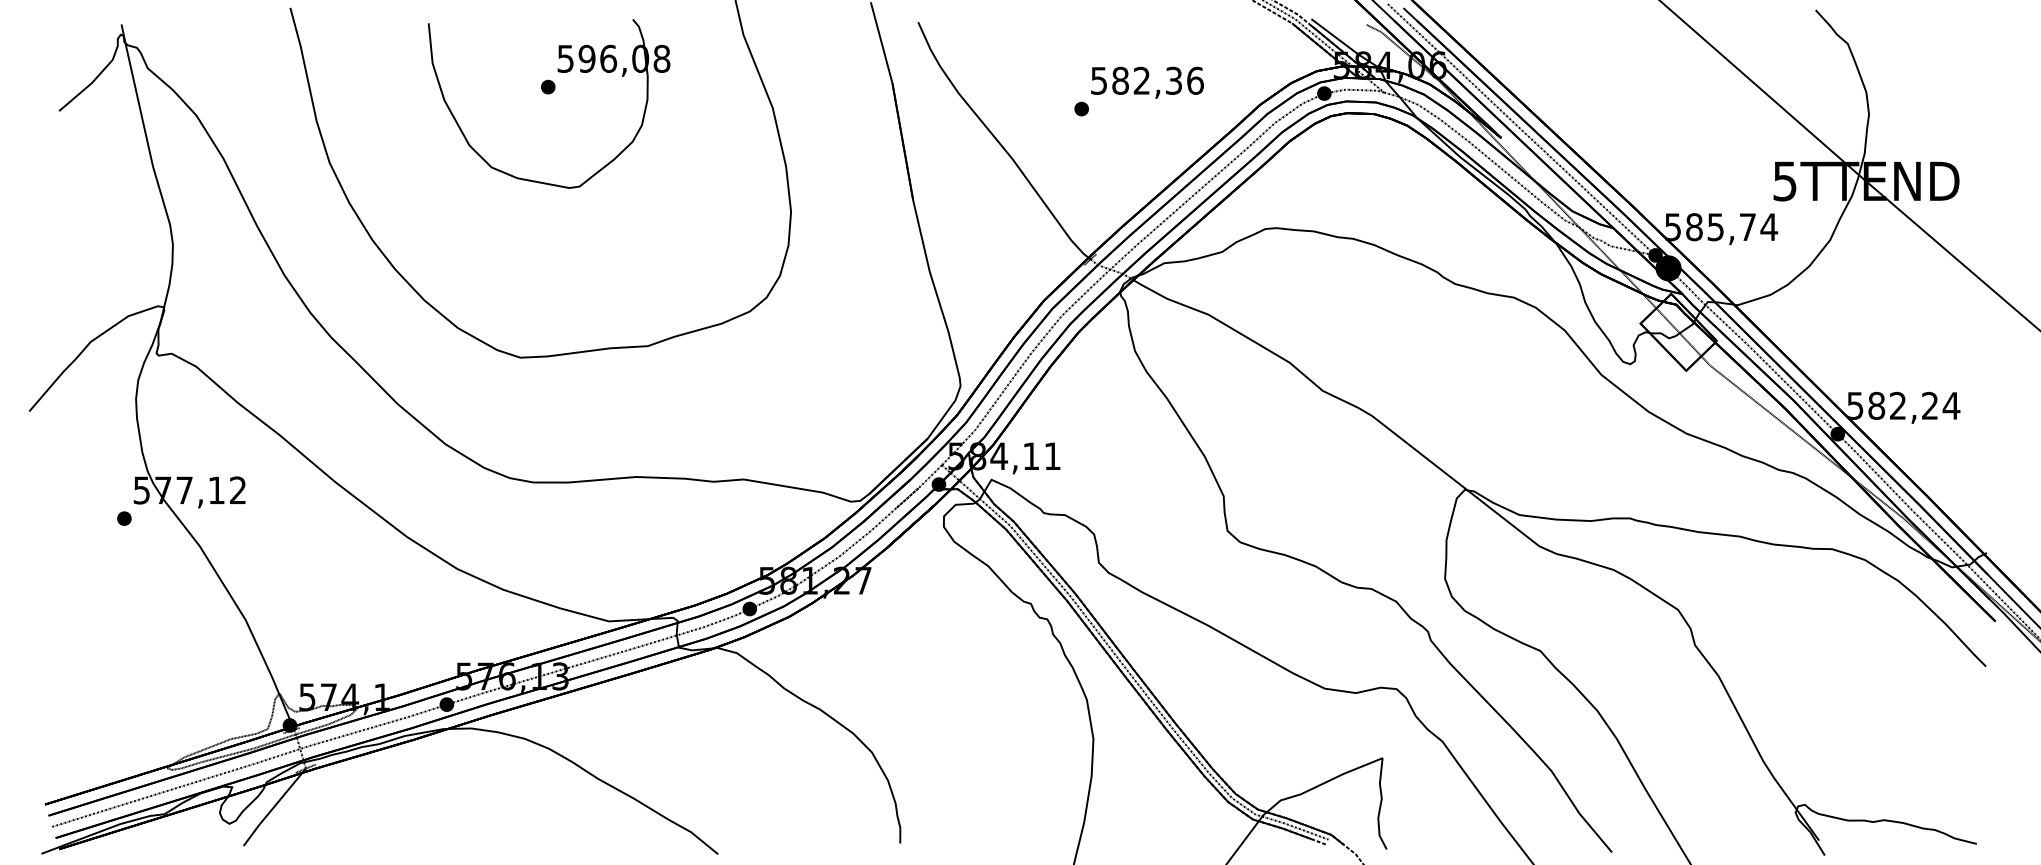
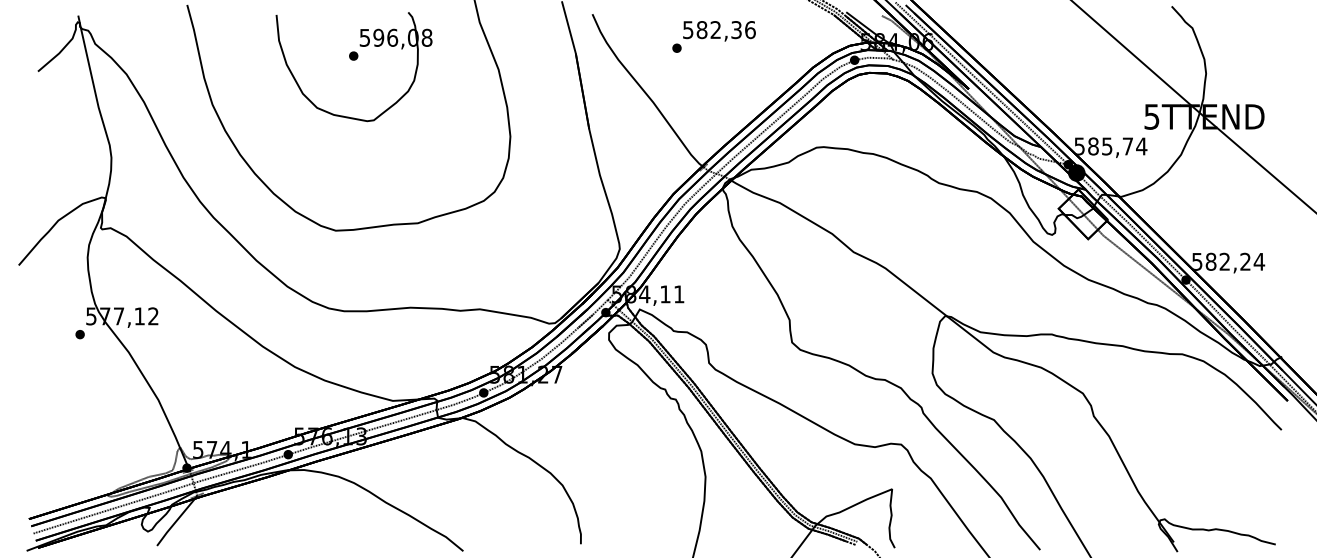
text: (1138, 90) -> (713, 36), moved

